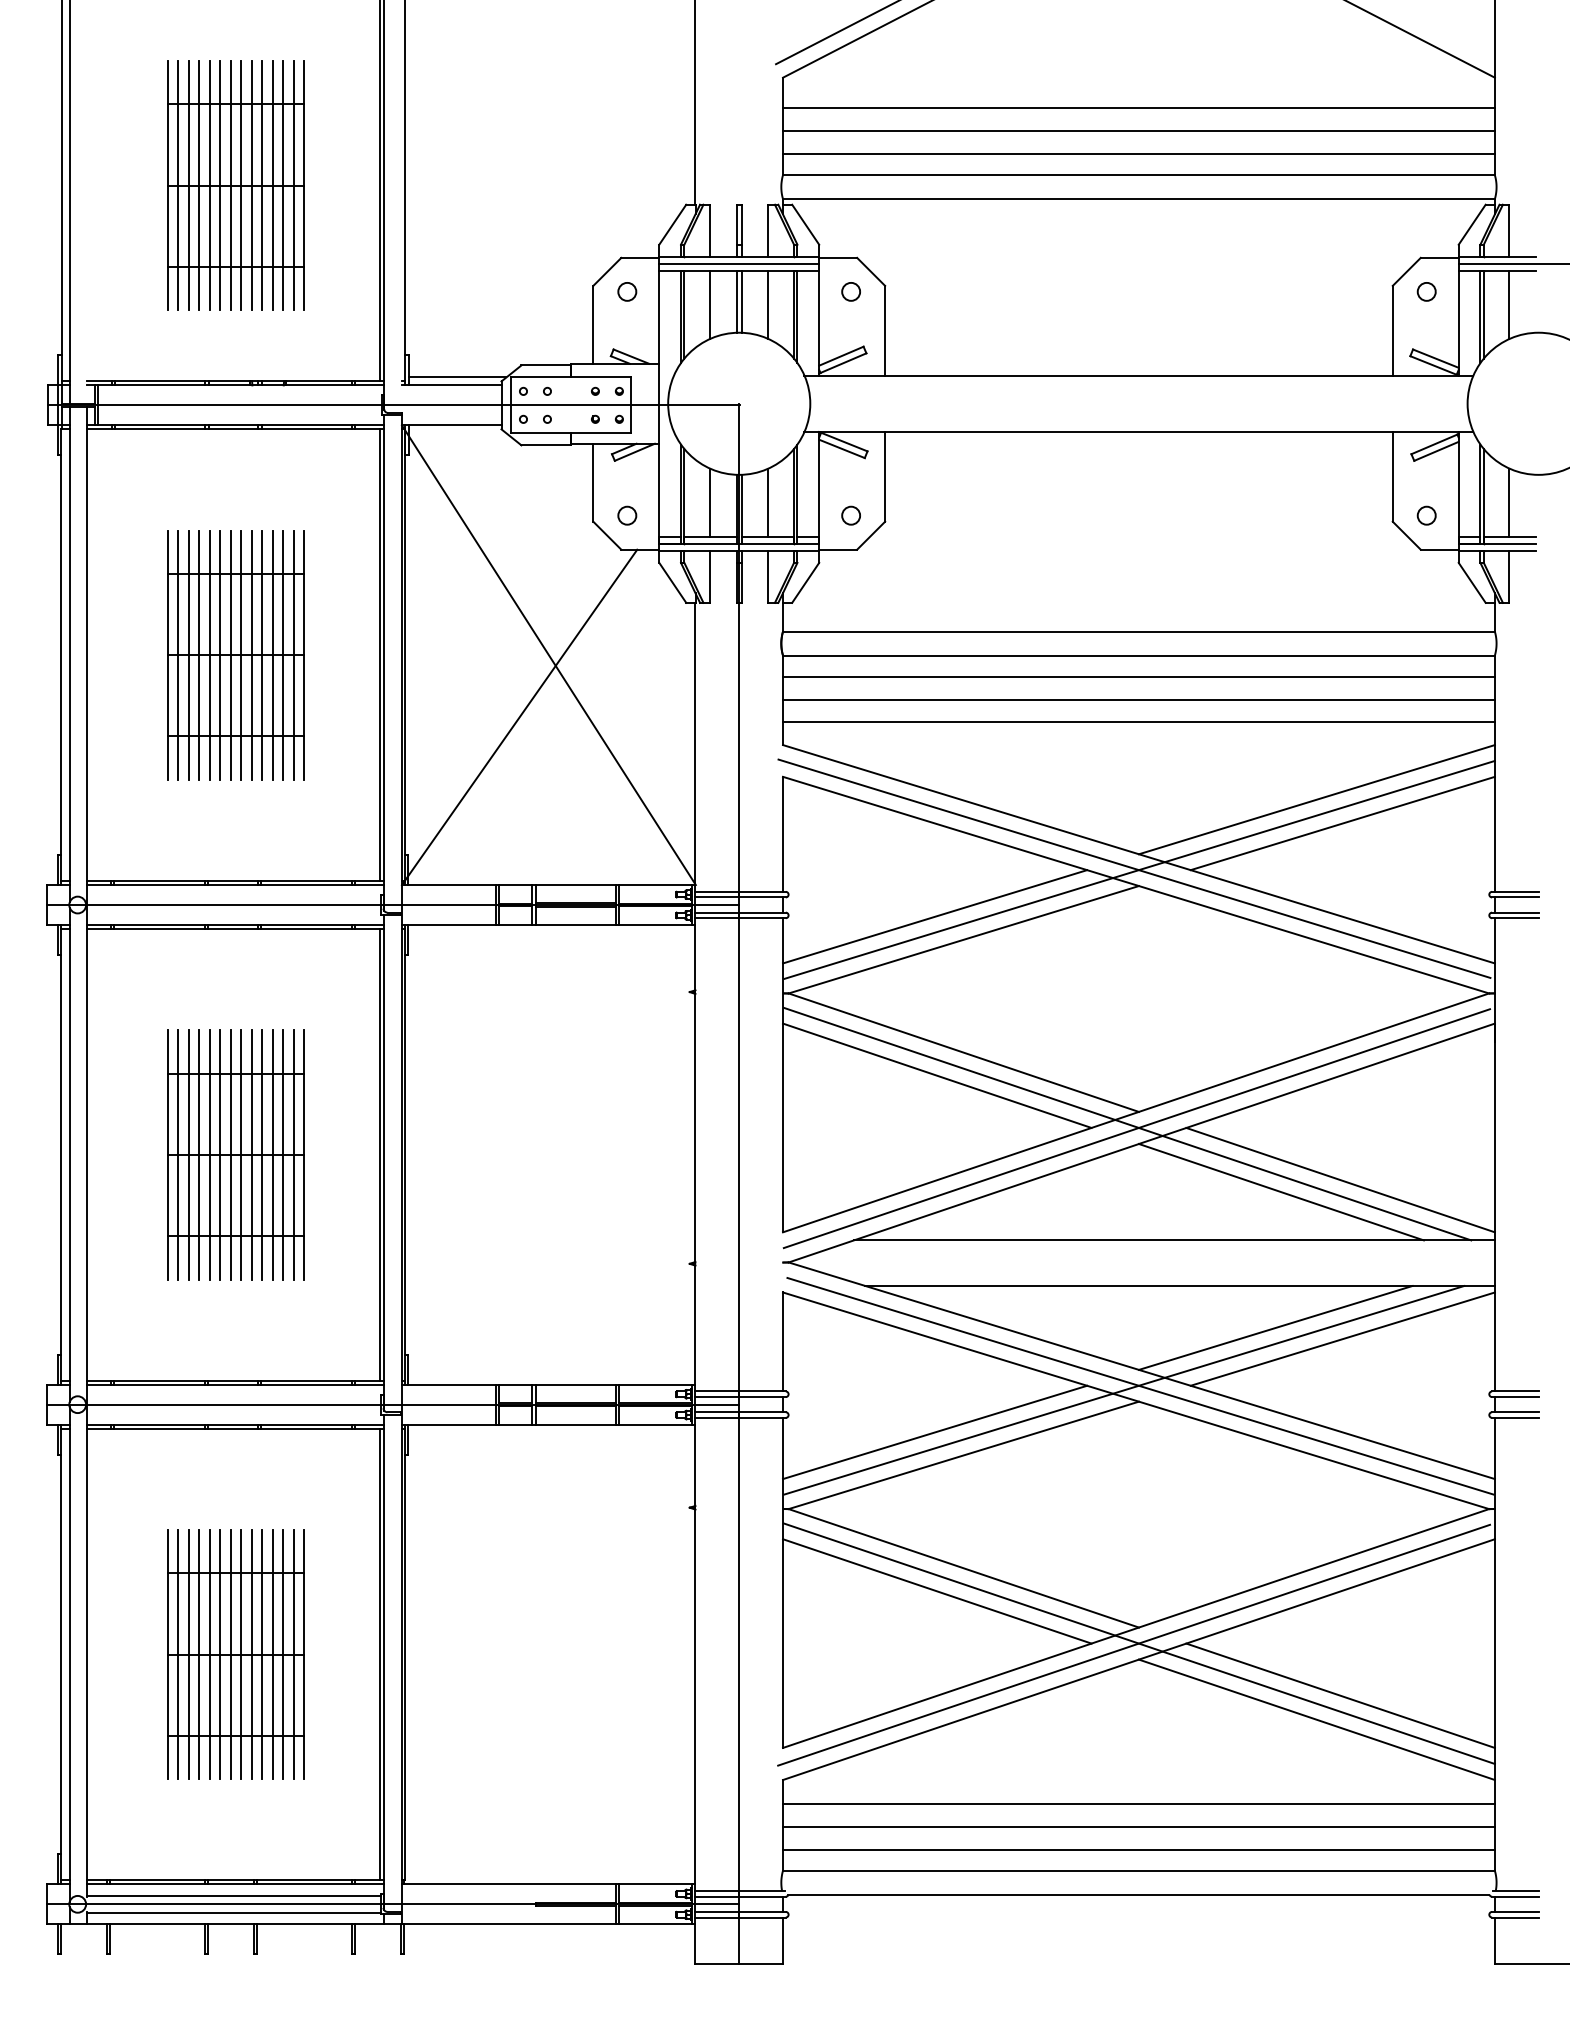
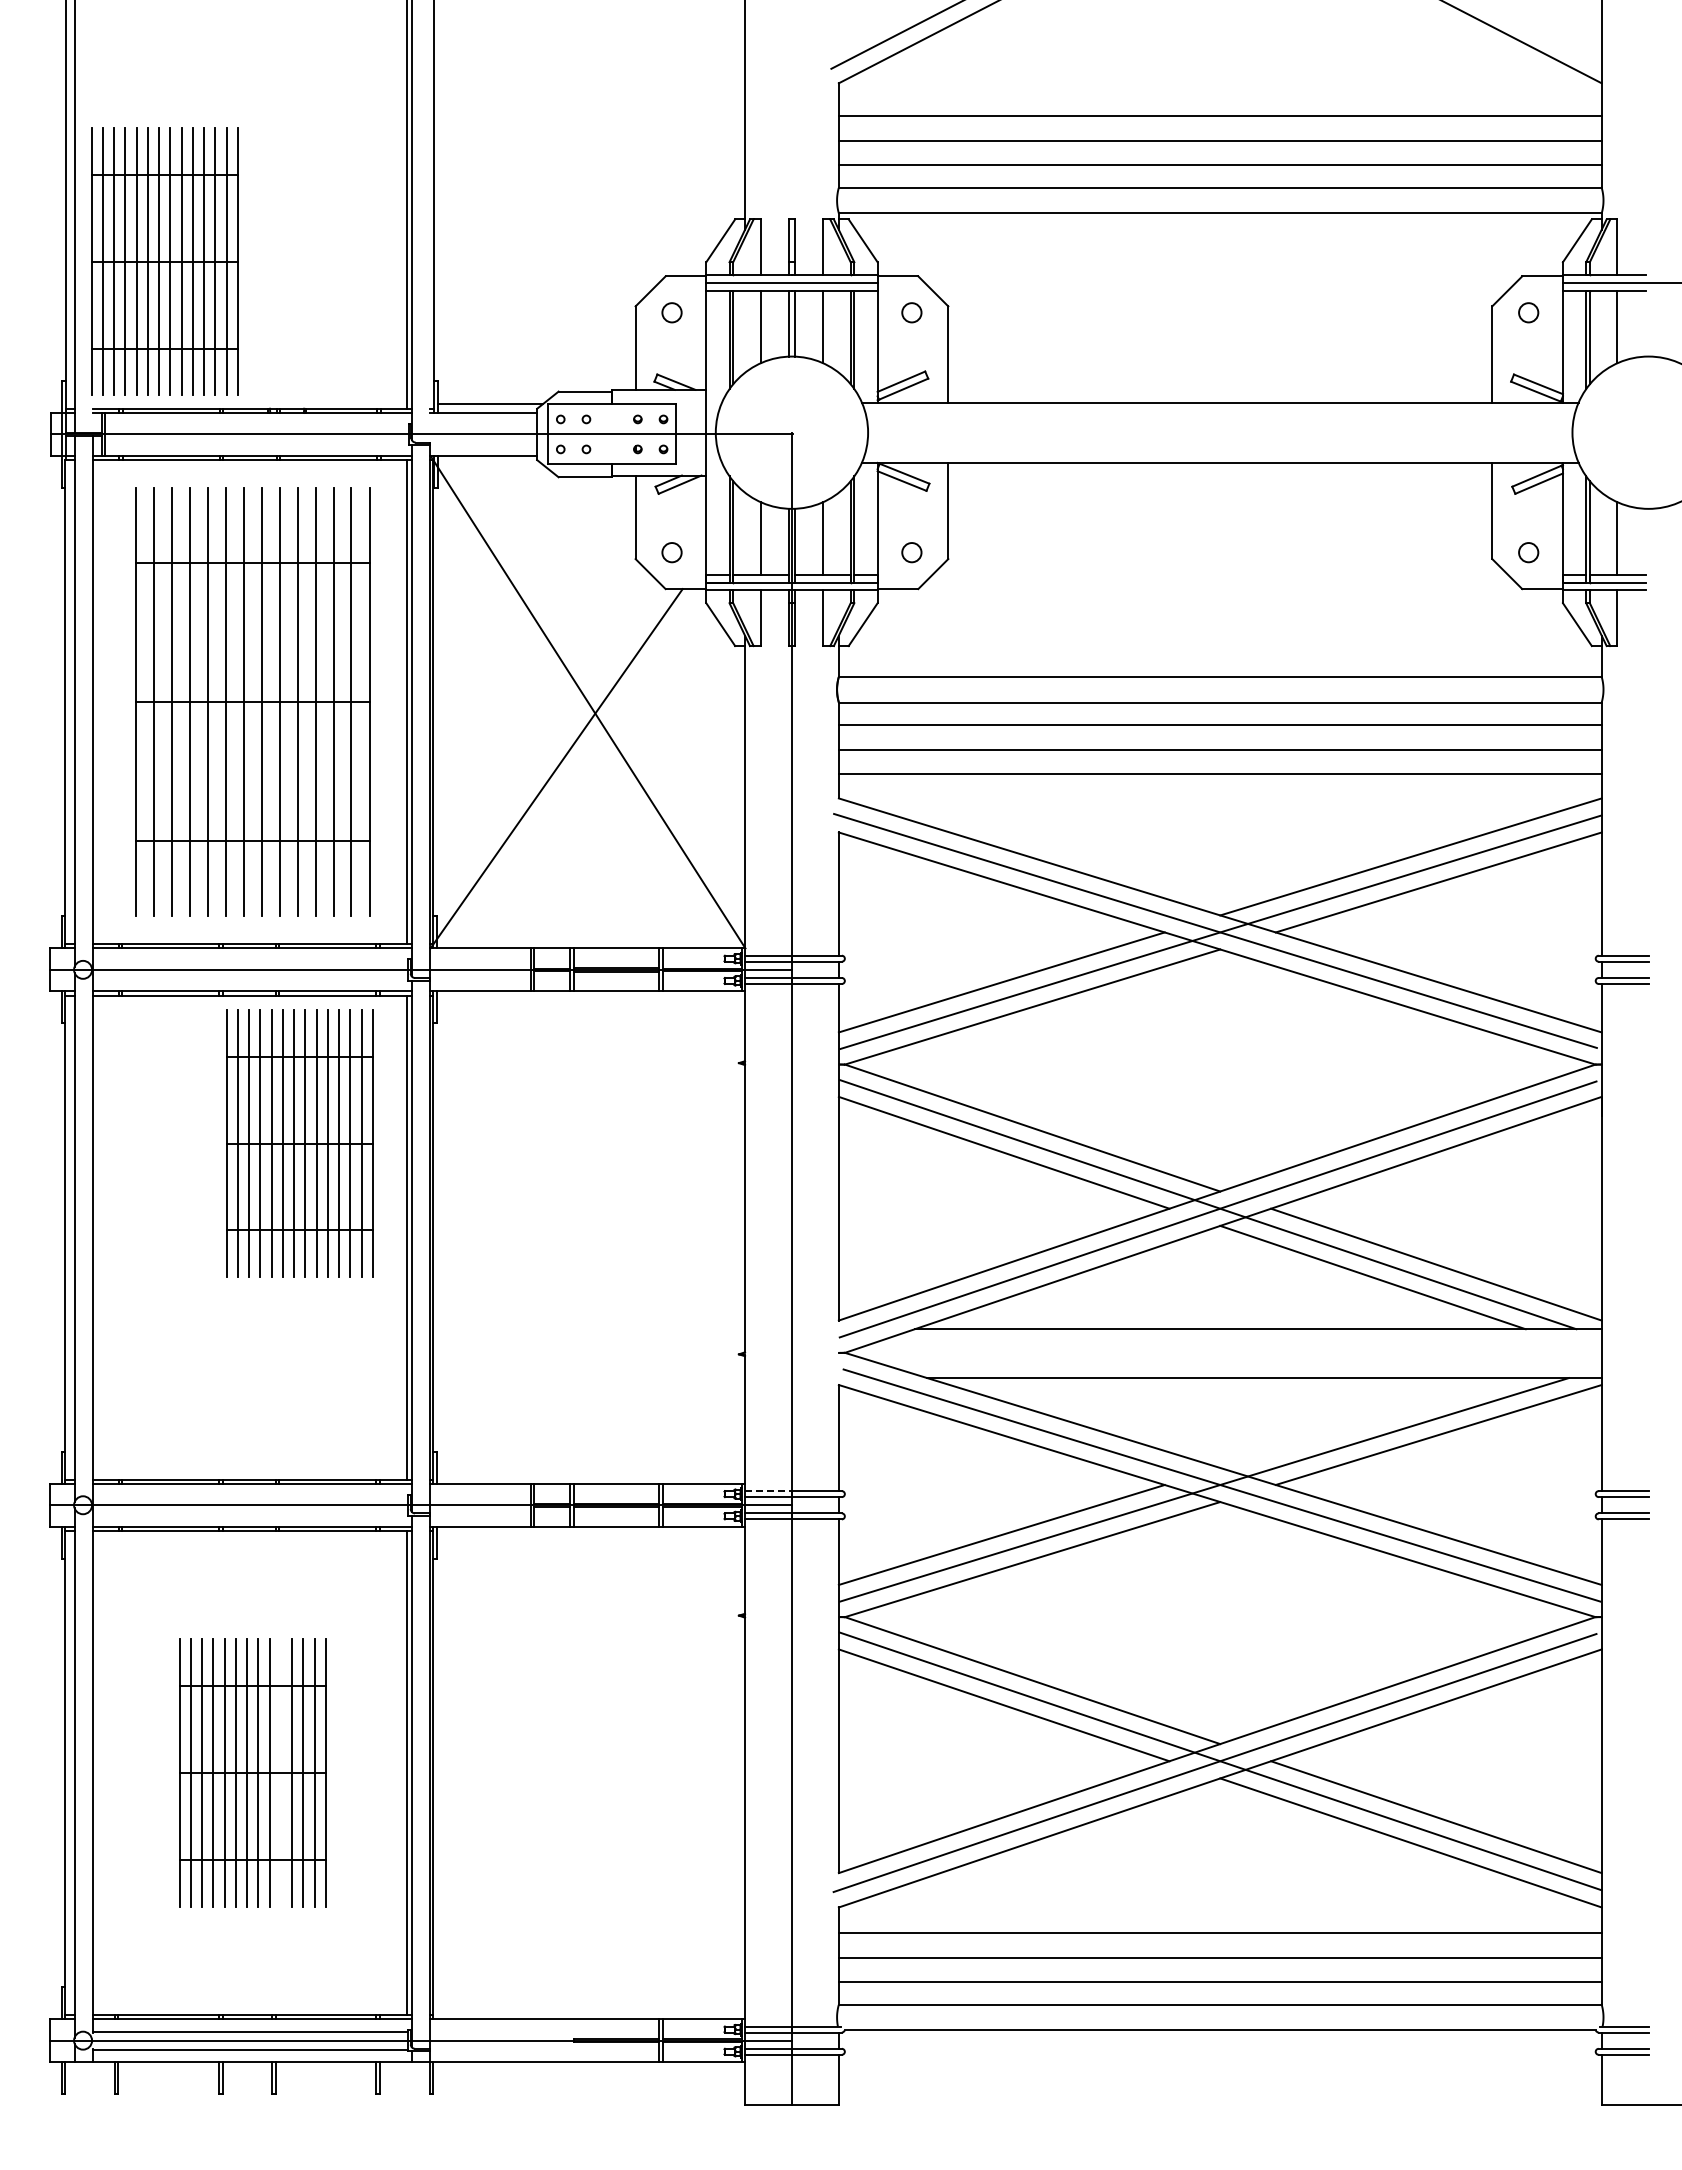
part: (235, 185) -> (164, 261), moved
part: (235, 655) -> (252, 702), size x1.6
part: (235, 1154) -> (299, 1143), moved
line: (1275, 1327) -> (1366, 1422), removed
line: (718, 1391) -> (769, 1491), solid -> dashed
line: (261, 1654) -> (280, 1772), removed

